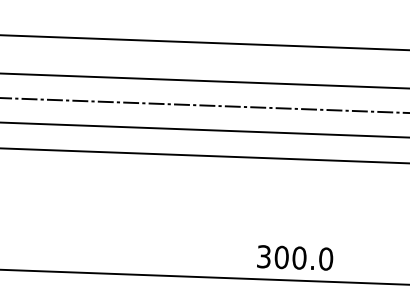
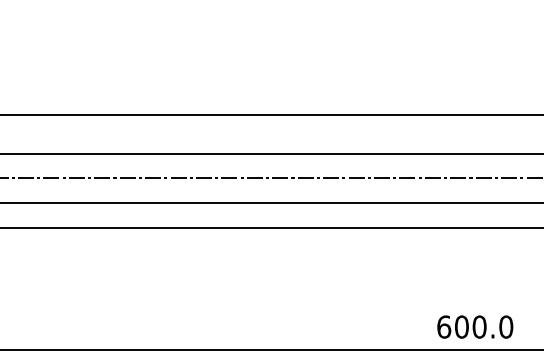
text: (264, 256) -> (444, 326), 300.0 -> 600.0

